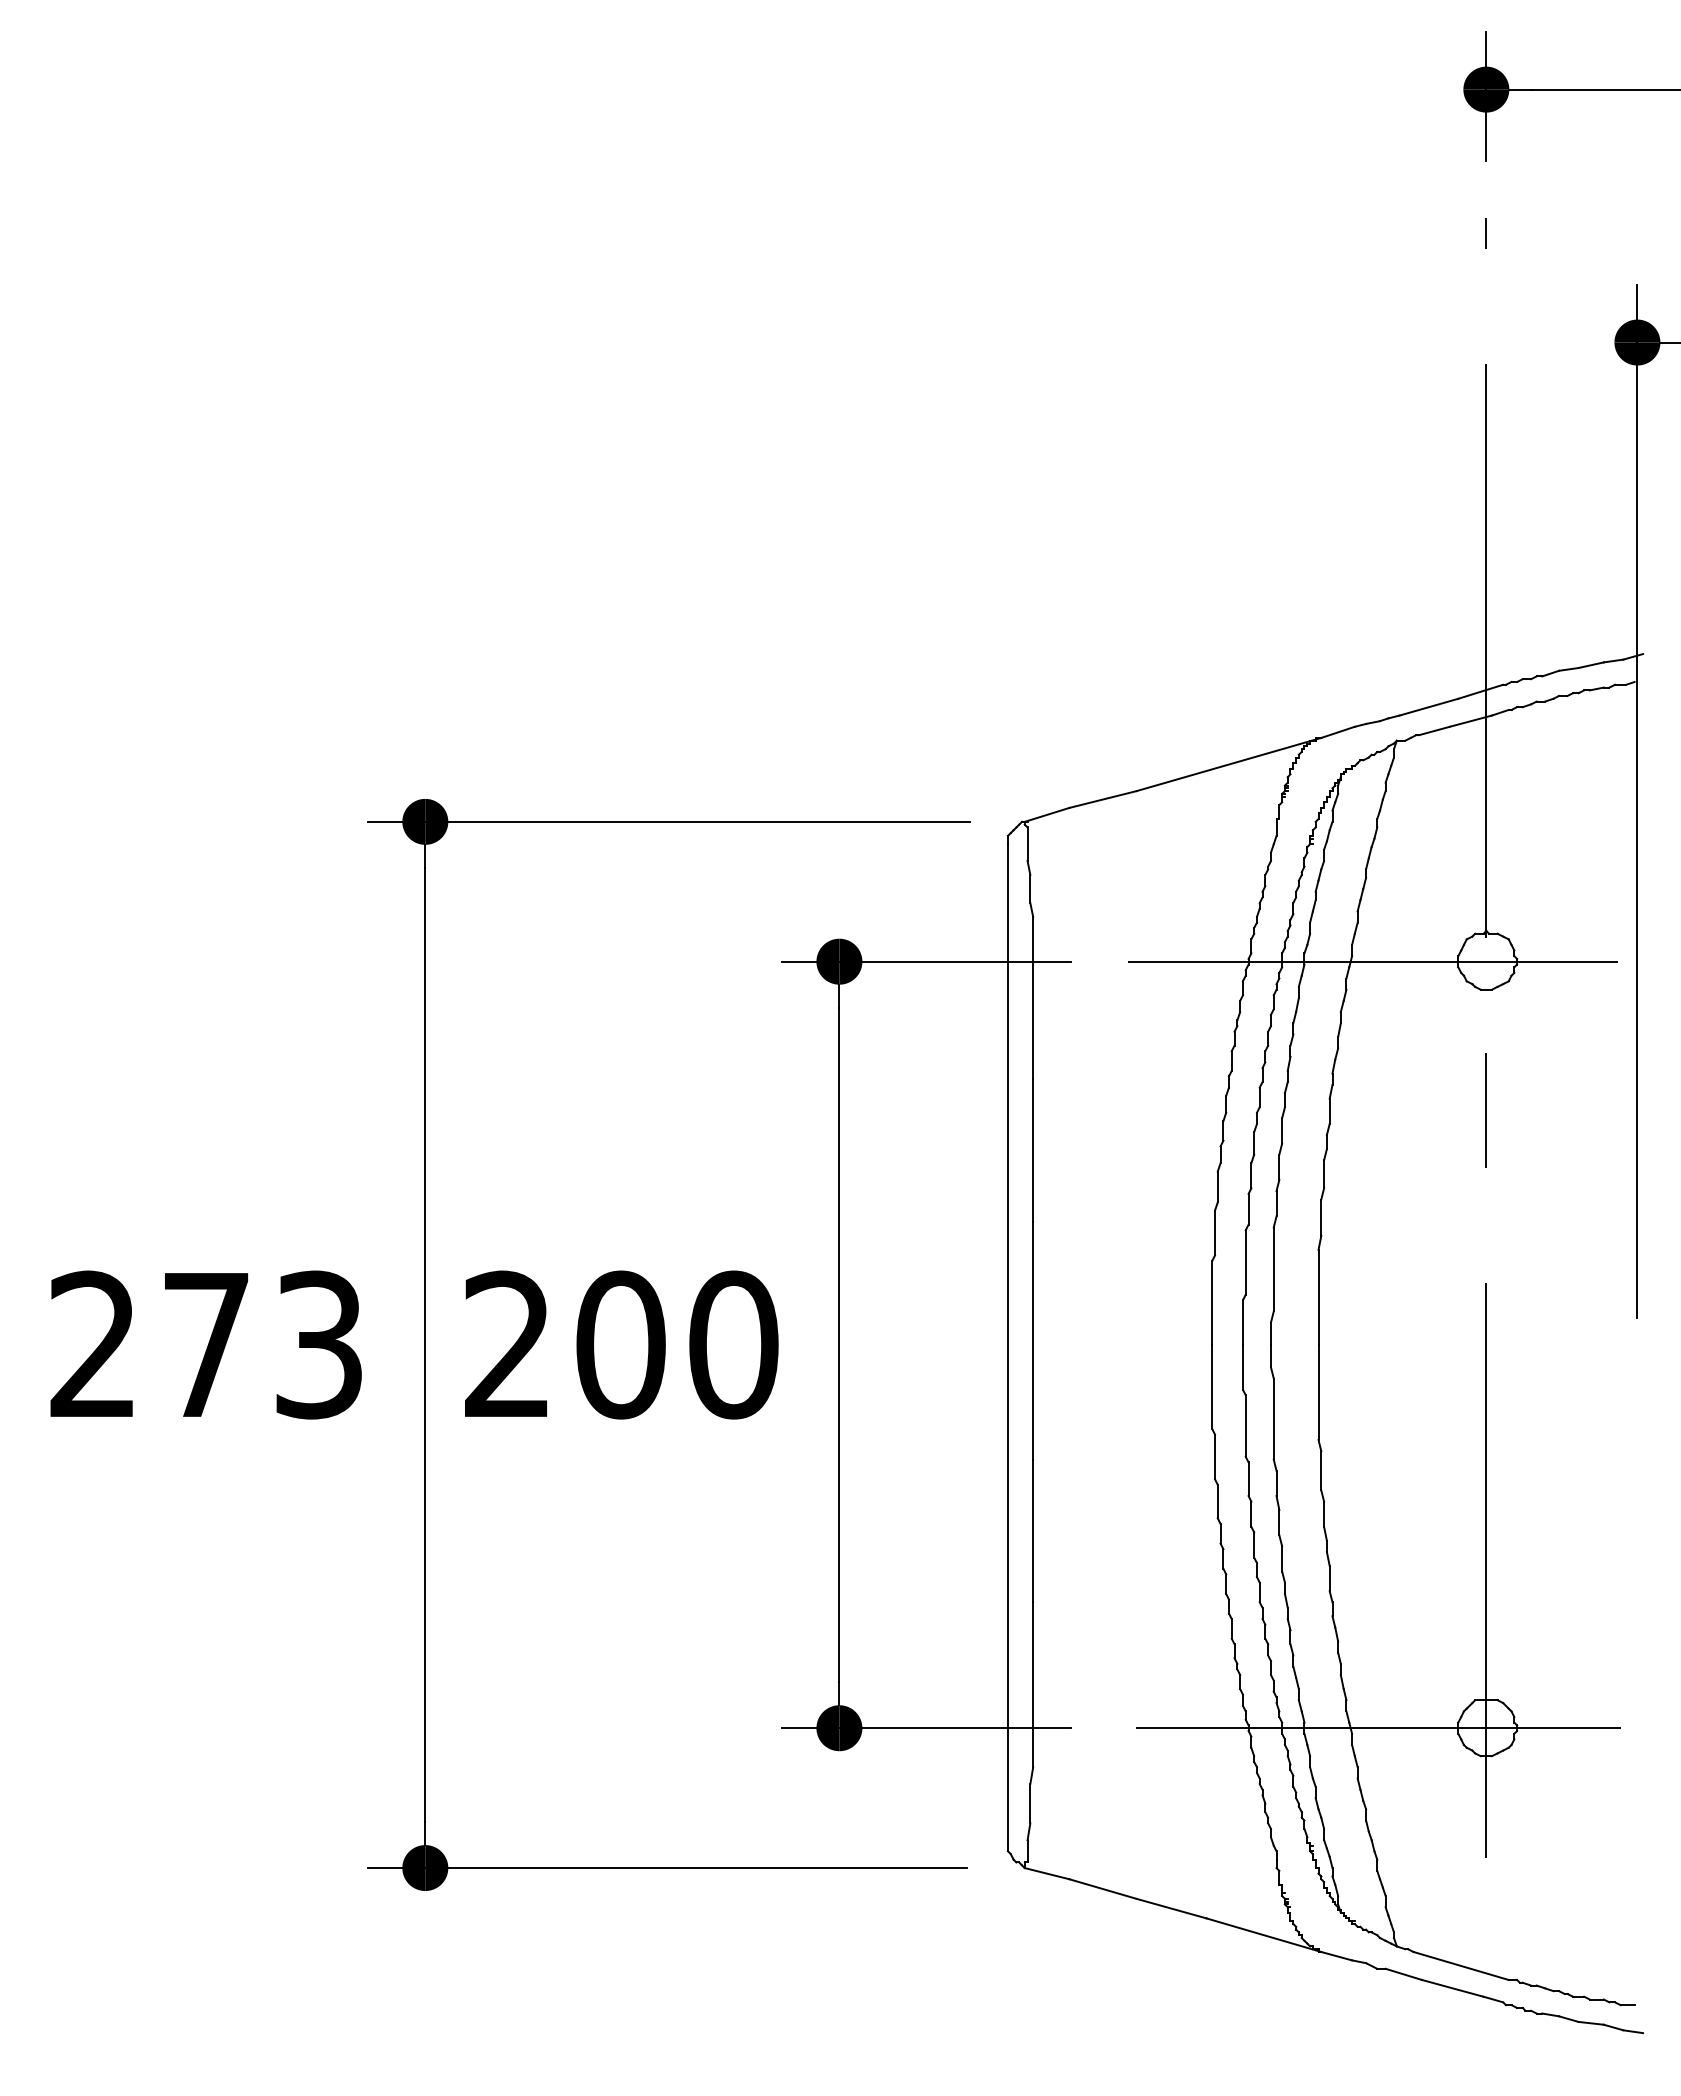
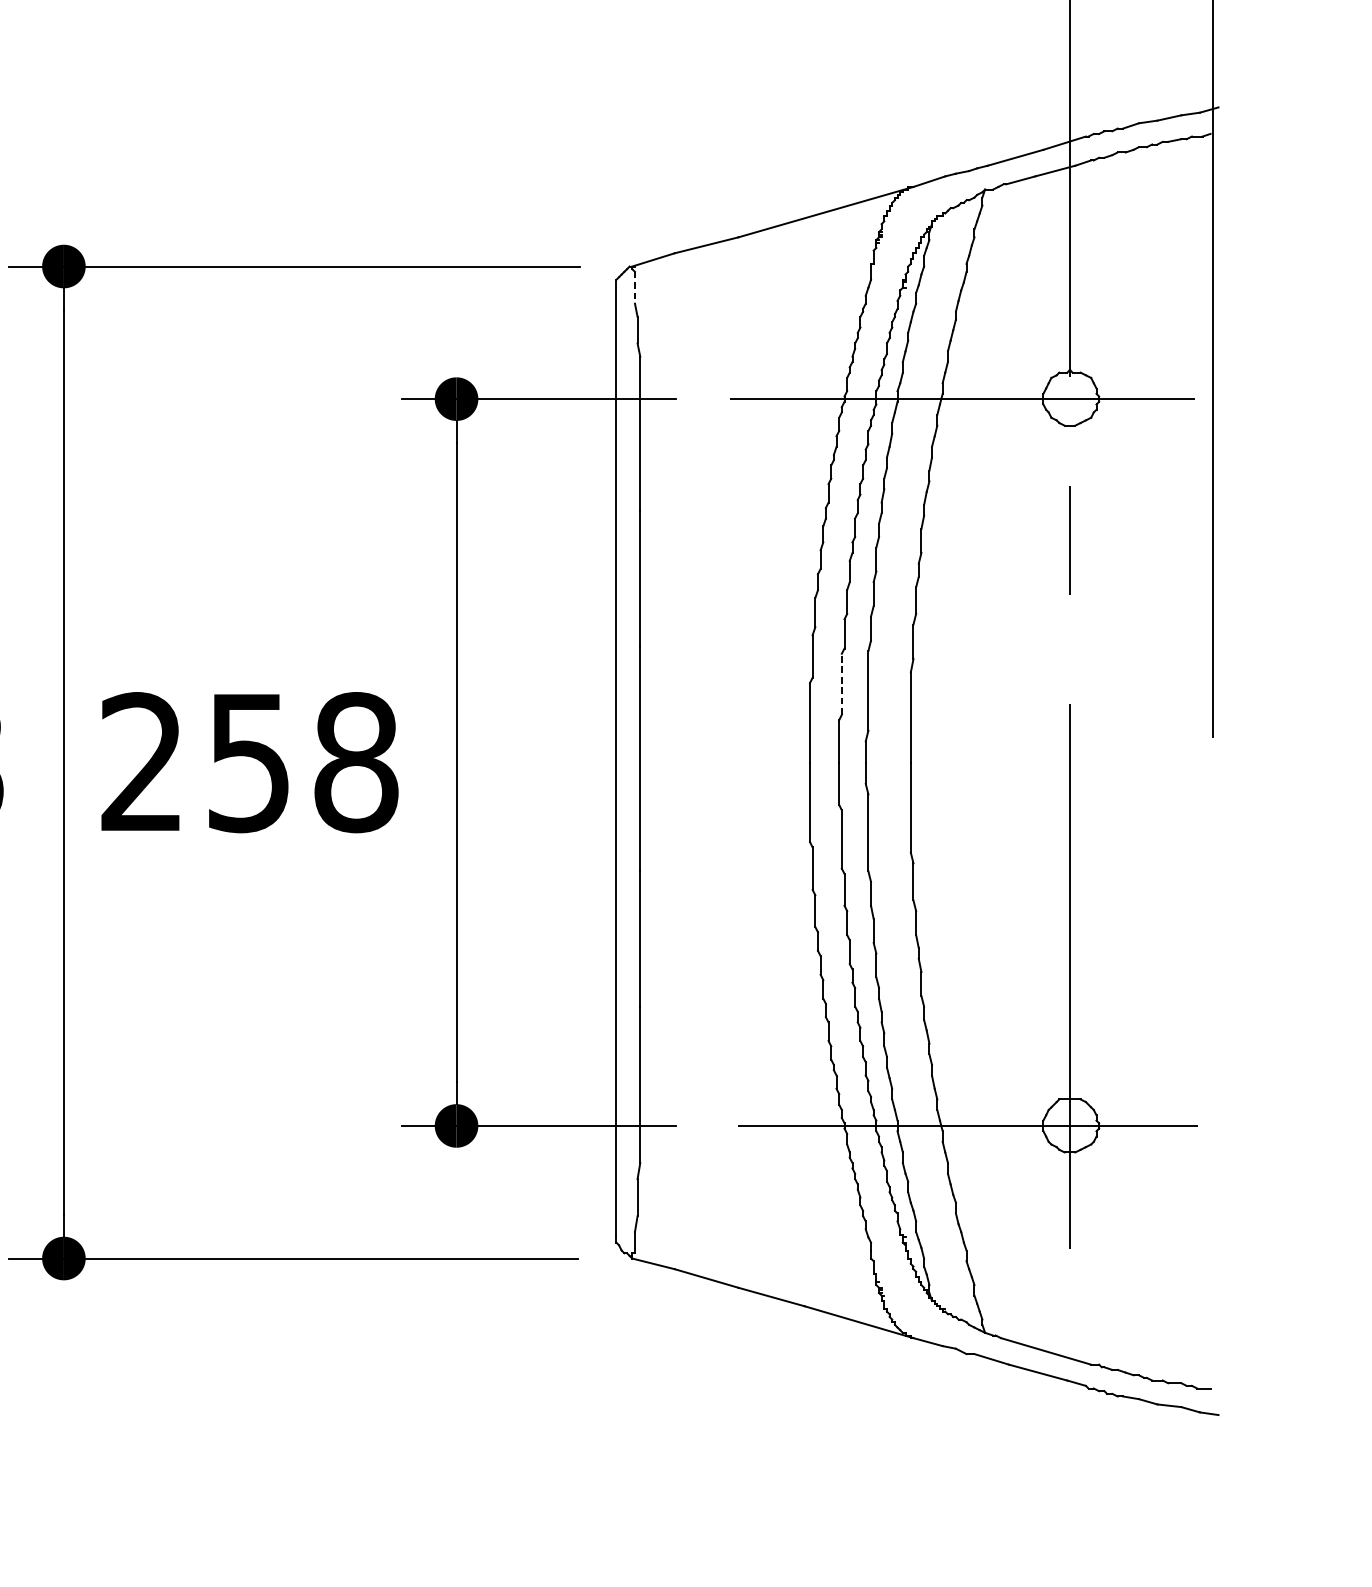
line: (1027, 844) -> (634, 288), solid -> dashed
line: (1245, 1261) -> (841, 683), solid -> dashed
text: (677, 1344) -> (303, 762), 200 -> 258

